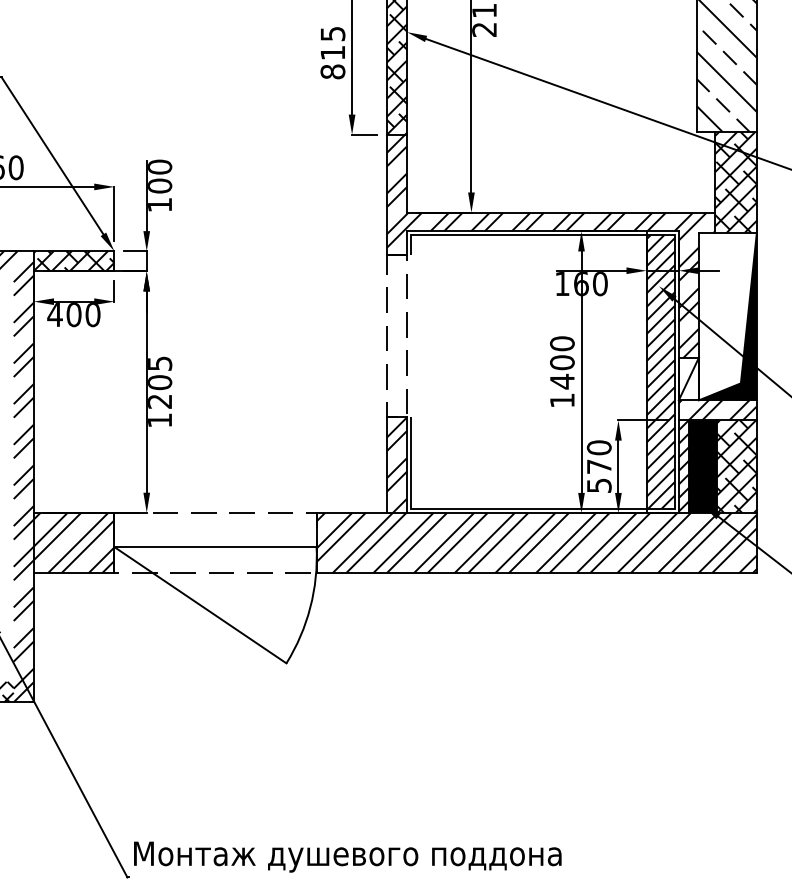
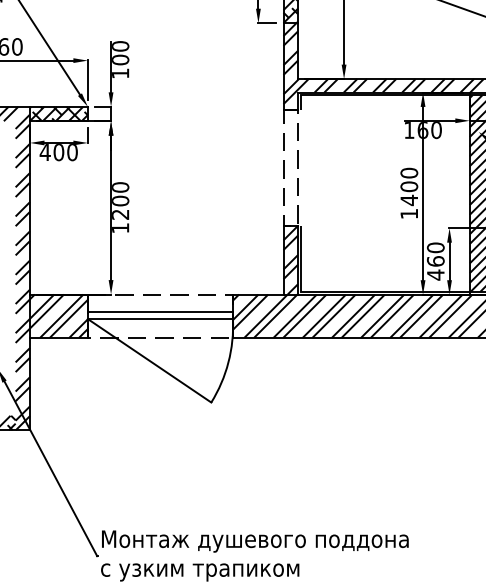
text: (160, 363) -> (120, 187), 1205 -> 1200
text: (598, 476) -> (435, 268), 570 -> 460
line: (215, 537) -> (160, 312), added

